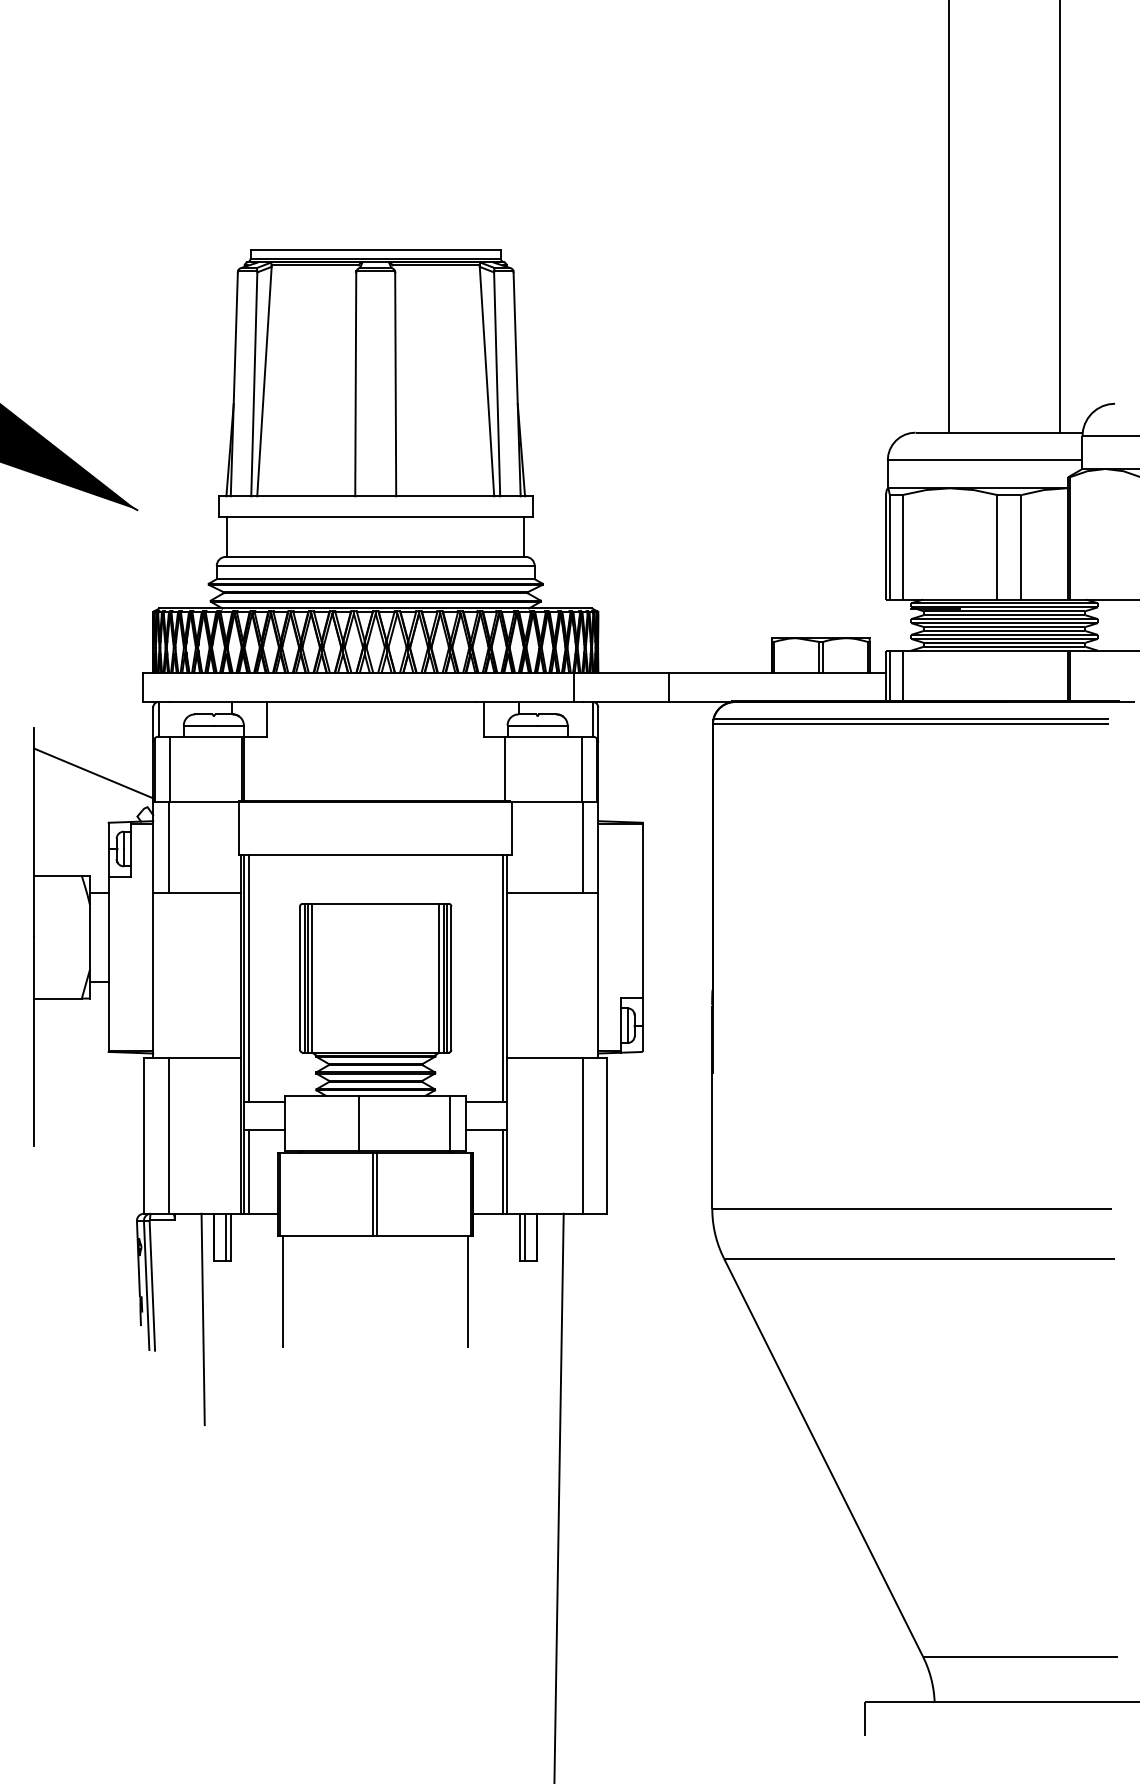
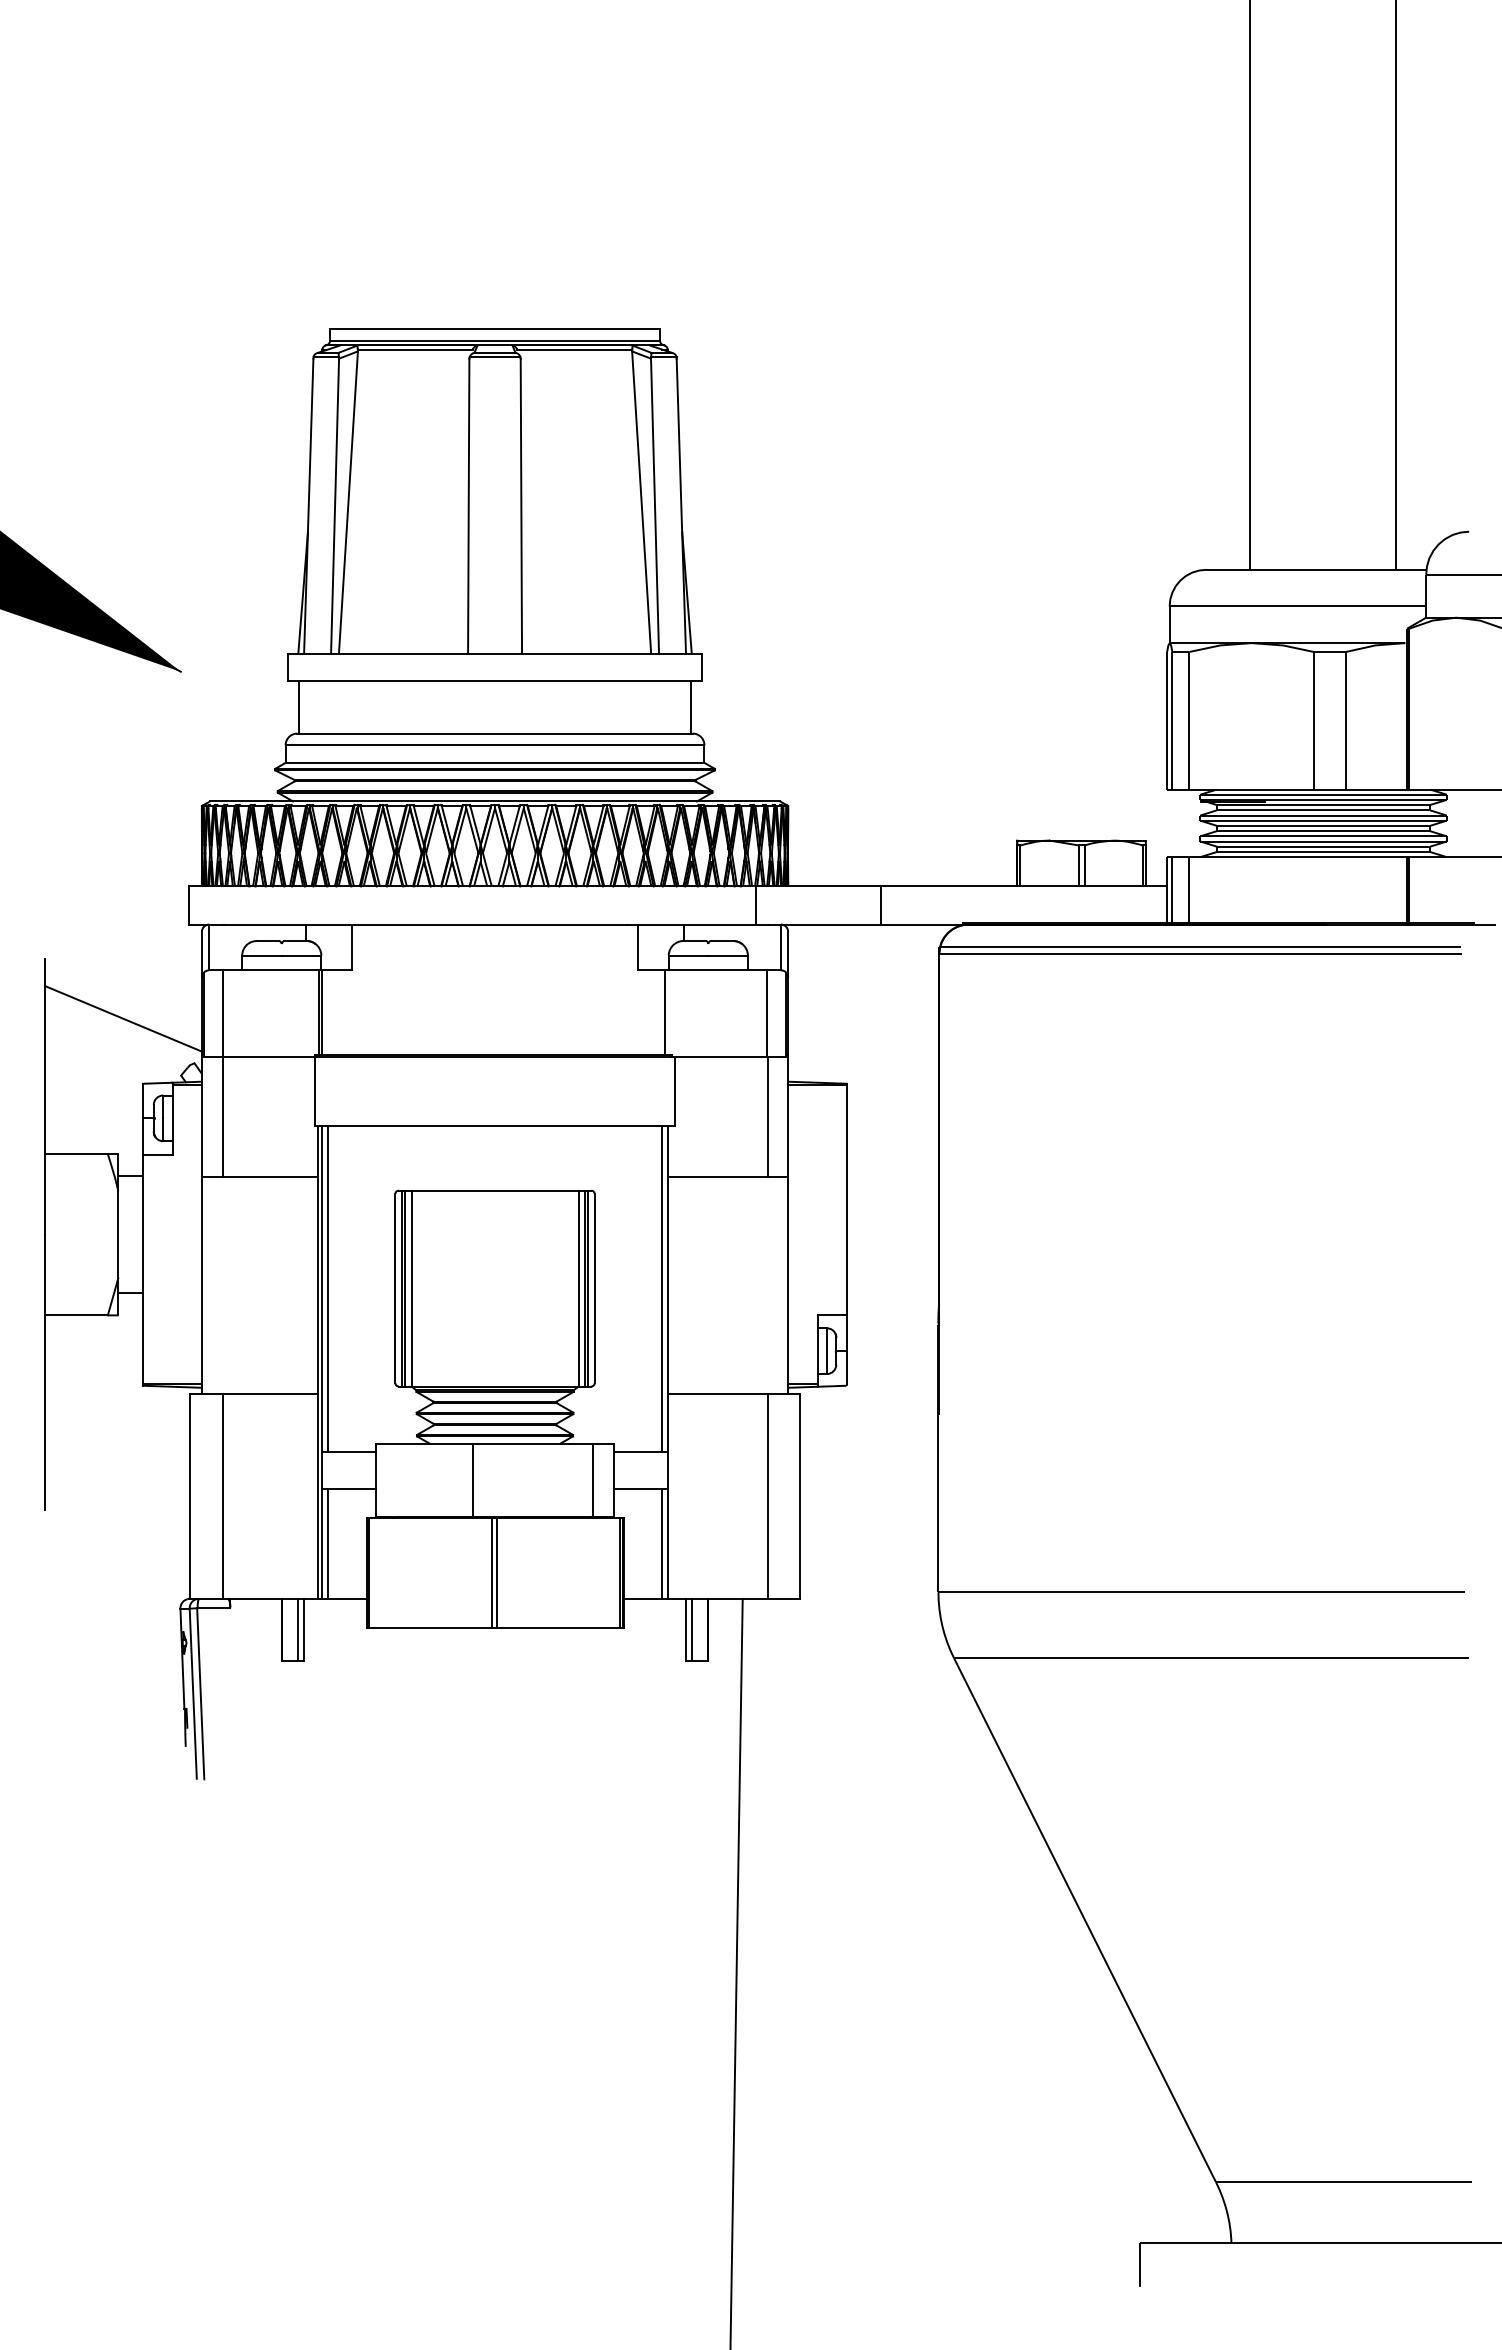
line: (282, 1291) -> (372, 1701), removed
line: (468, 1291) -> (617, 1701), removed
line: (203, 1318) -> (267, 1737), removed

